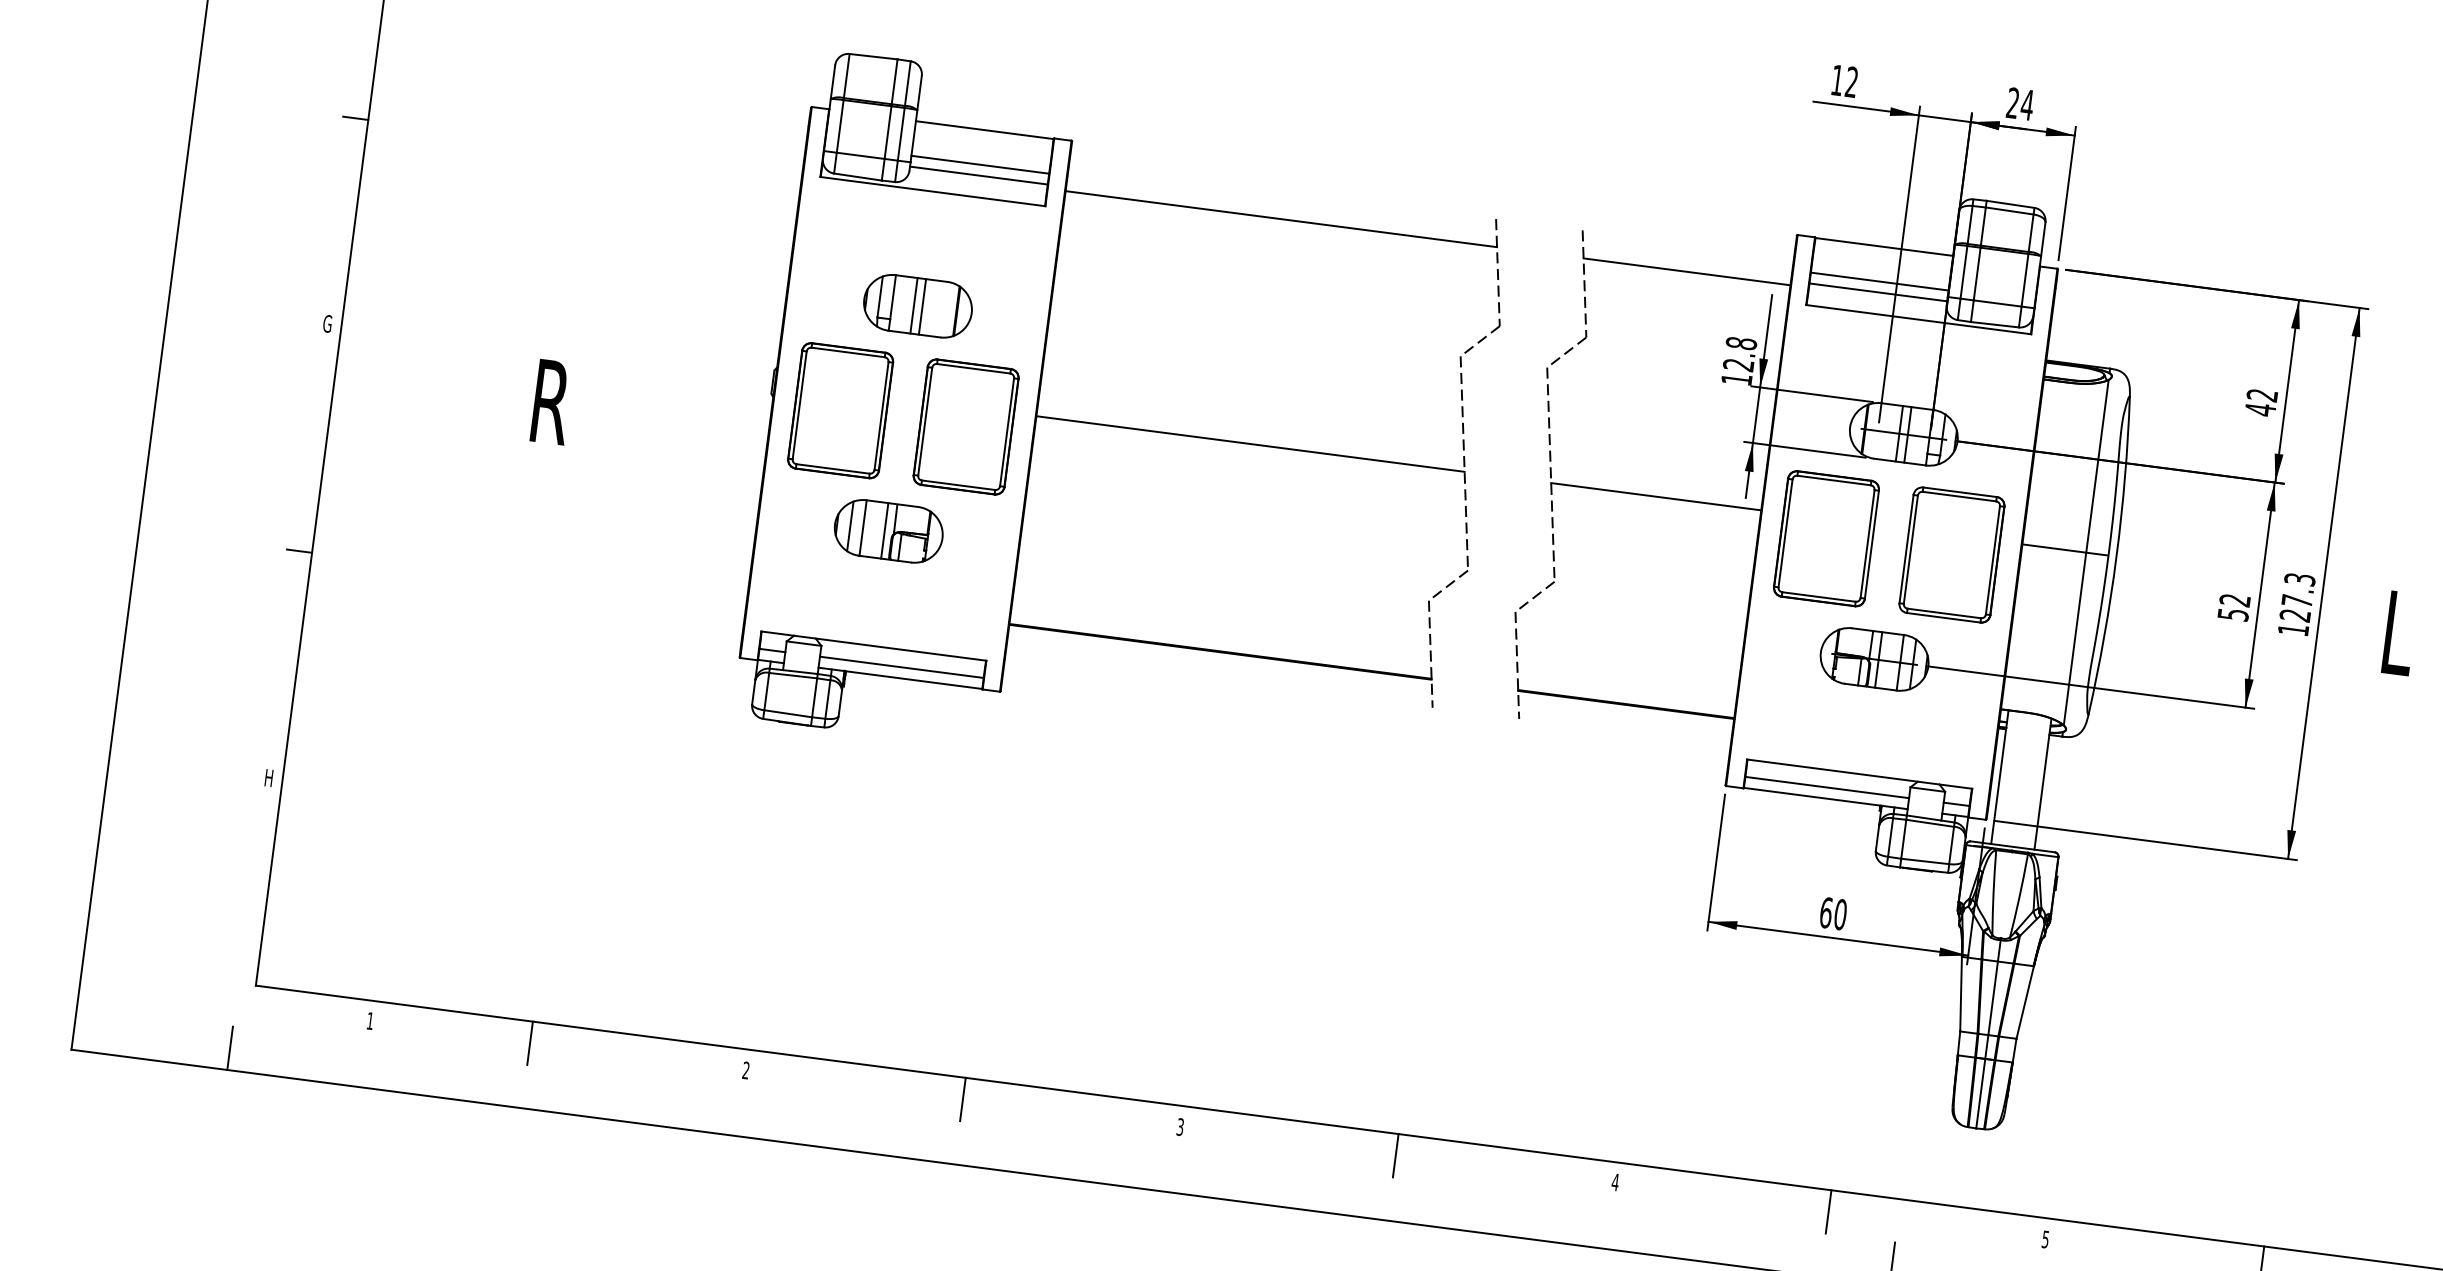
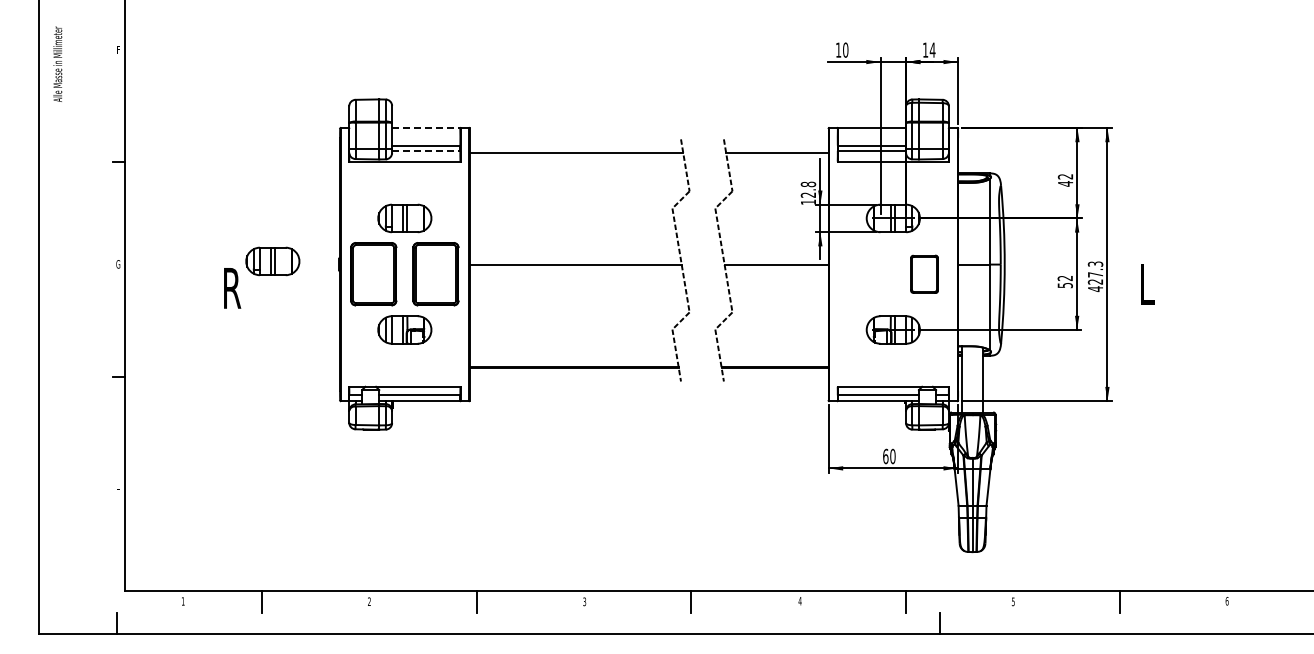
text: (1851, 80) -> (845, 49), 12 -> 10
text: (2011, 101) -> (924, 49), 24 -> 14
line: (985, 130) -> (426, 128), solid -> dashed
line: (979, 174) -> (426, 150), solid -> dashed
part: (639, 358) -> (272, 261), added
part: (1824, 539) -> (861, 274), removed
part: (1952, 555) -> (924, 274), size x0.6
text: (2293, 630) -> (1095, 289), 127.3 -> 427.3

